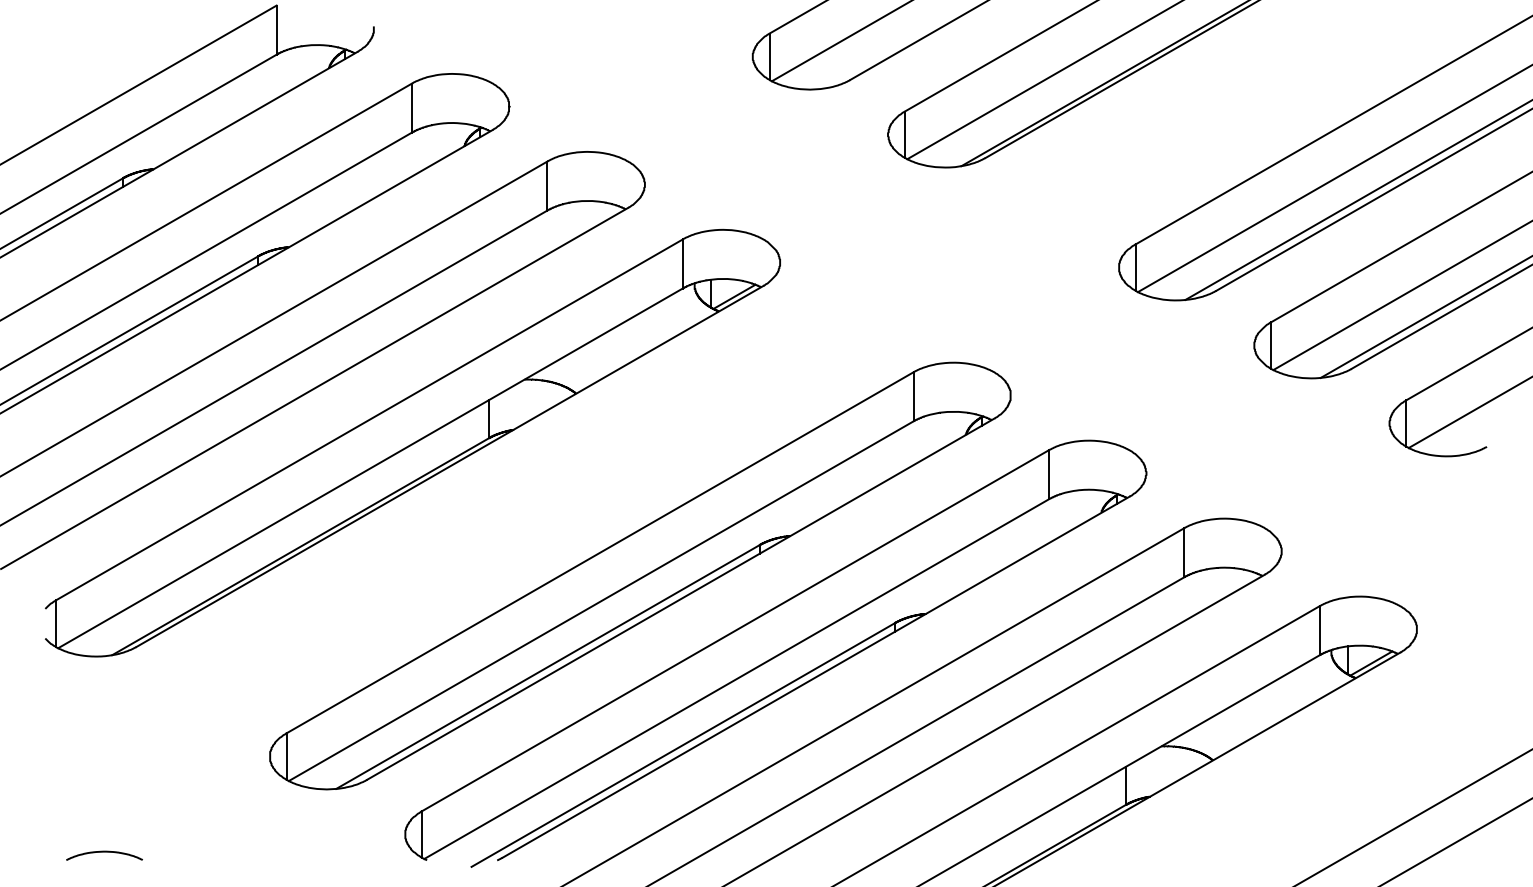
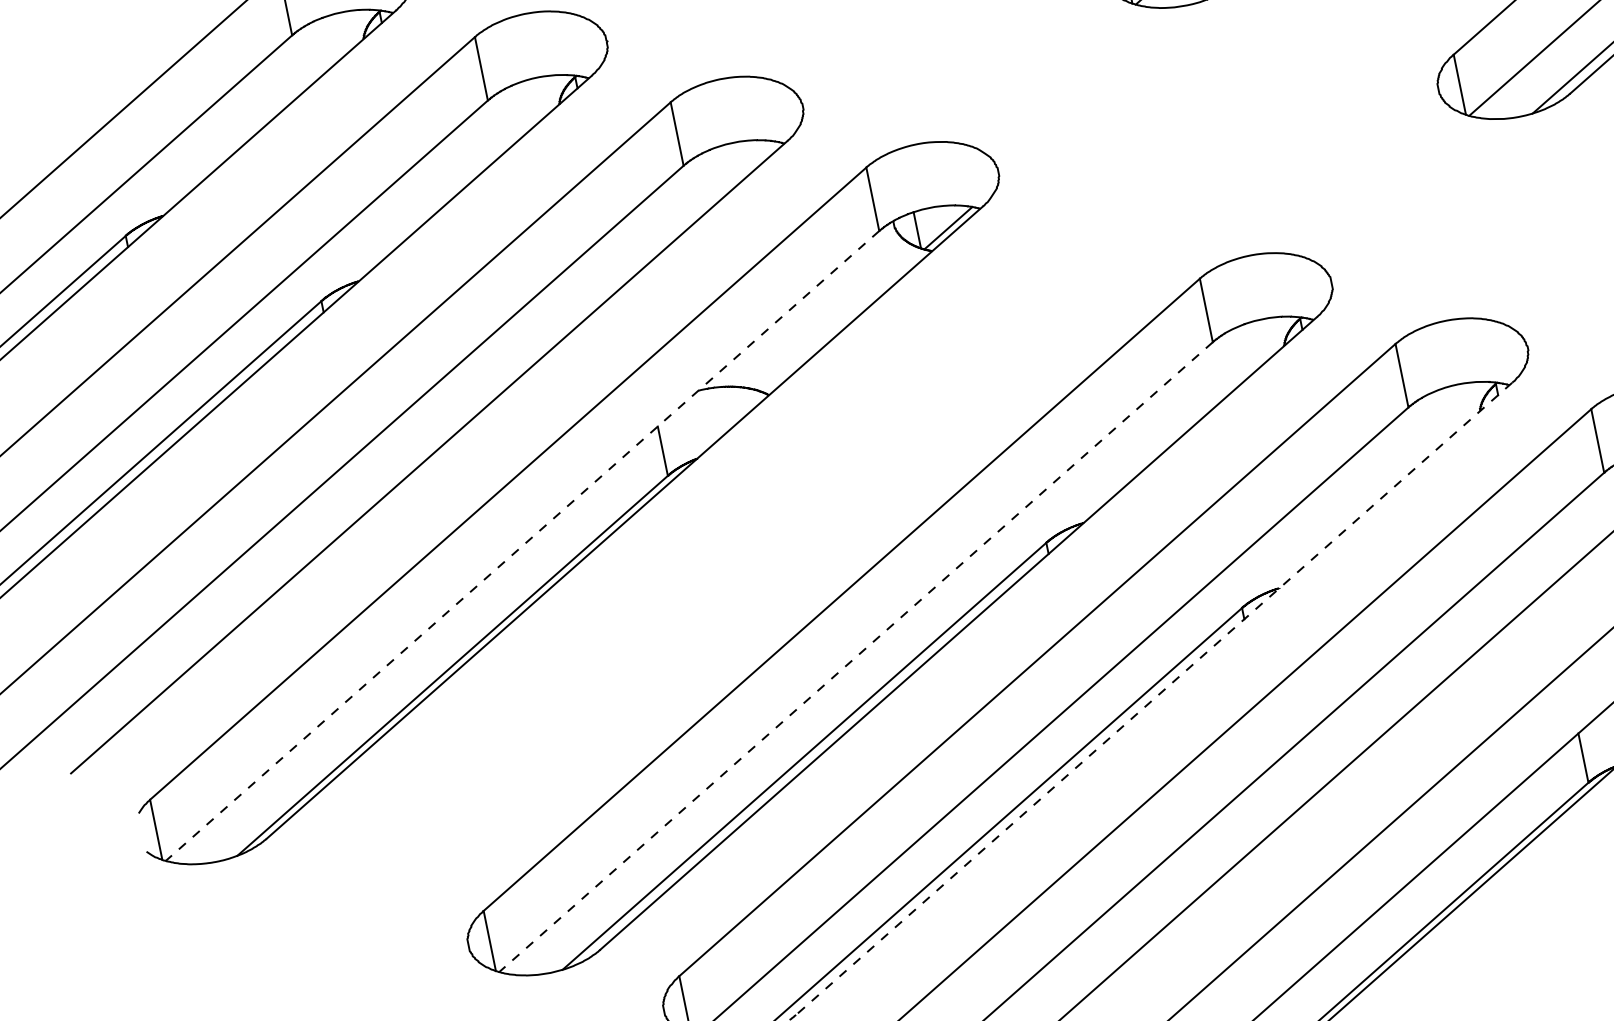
line: (370, 468) -> (522, 546), solid -> dashed
line: (600, 601) -> (855, 657), solid -> dashed
line: (816, 677) -> (1154, 699), solid -> dashed

